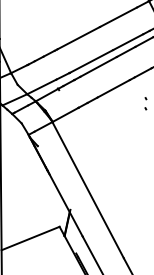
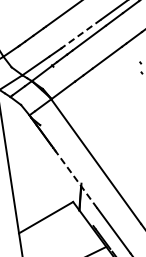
line: (90, 61) -> (80, 33), solid -> dashed
line: (64, 201) -> (74, 176), solid -> dashed

